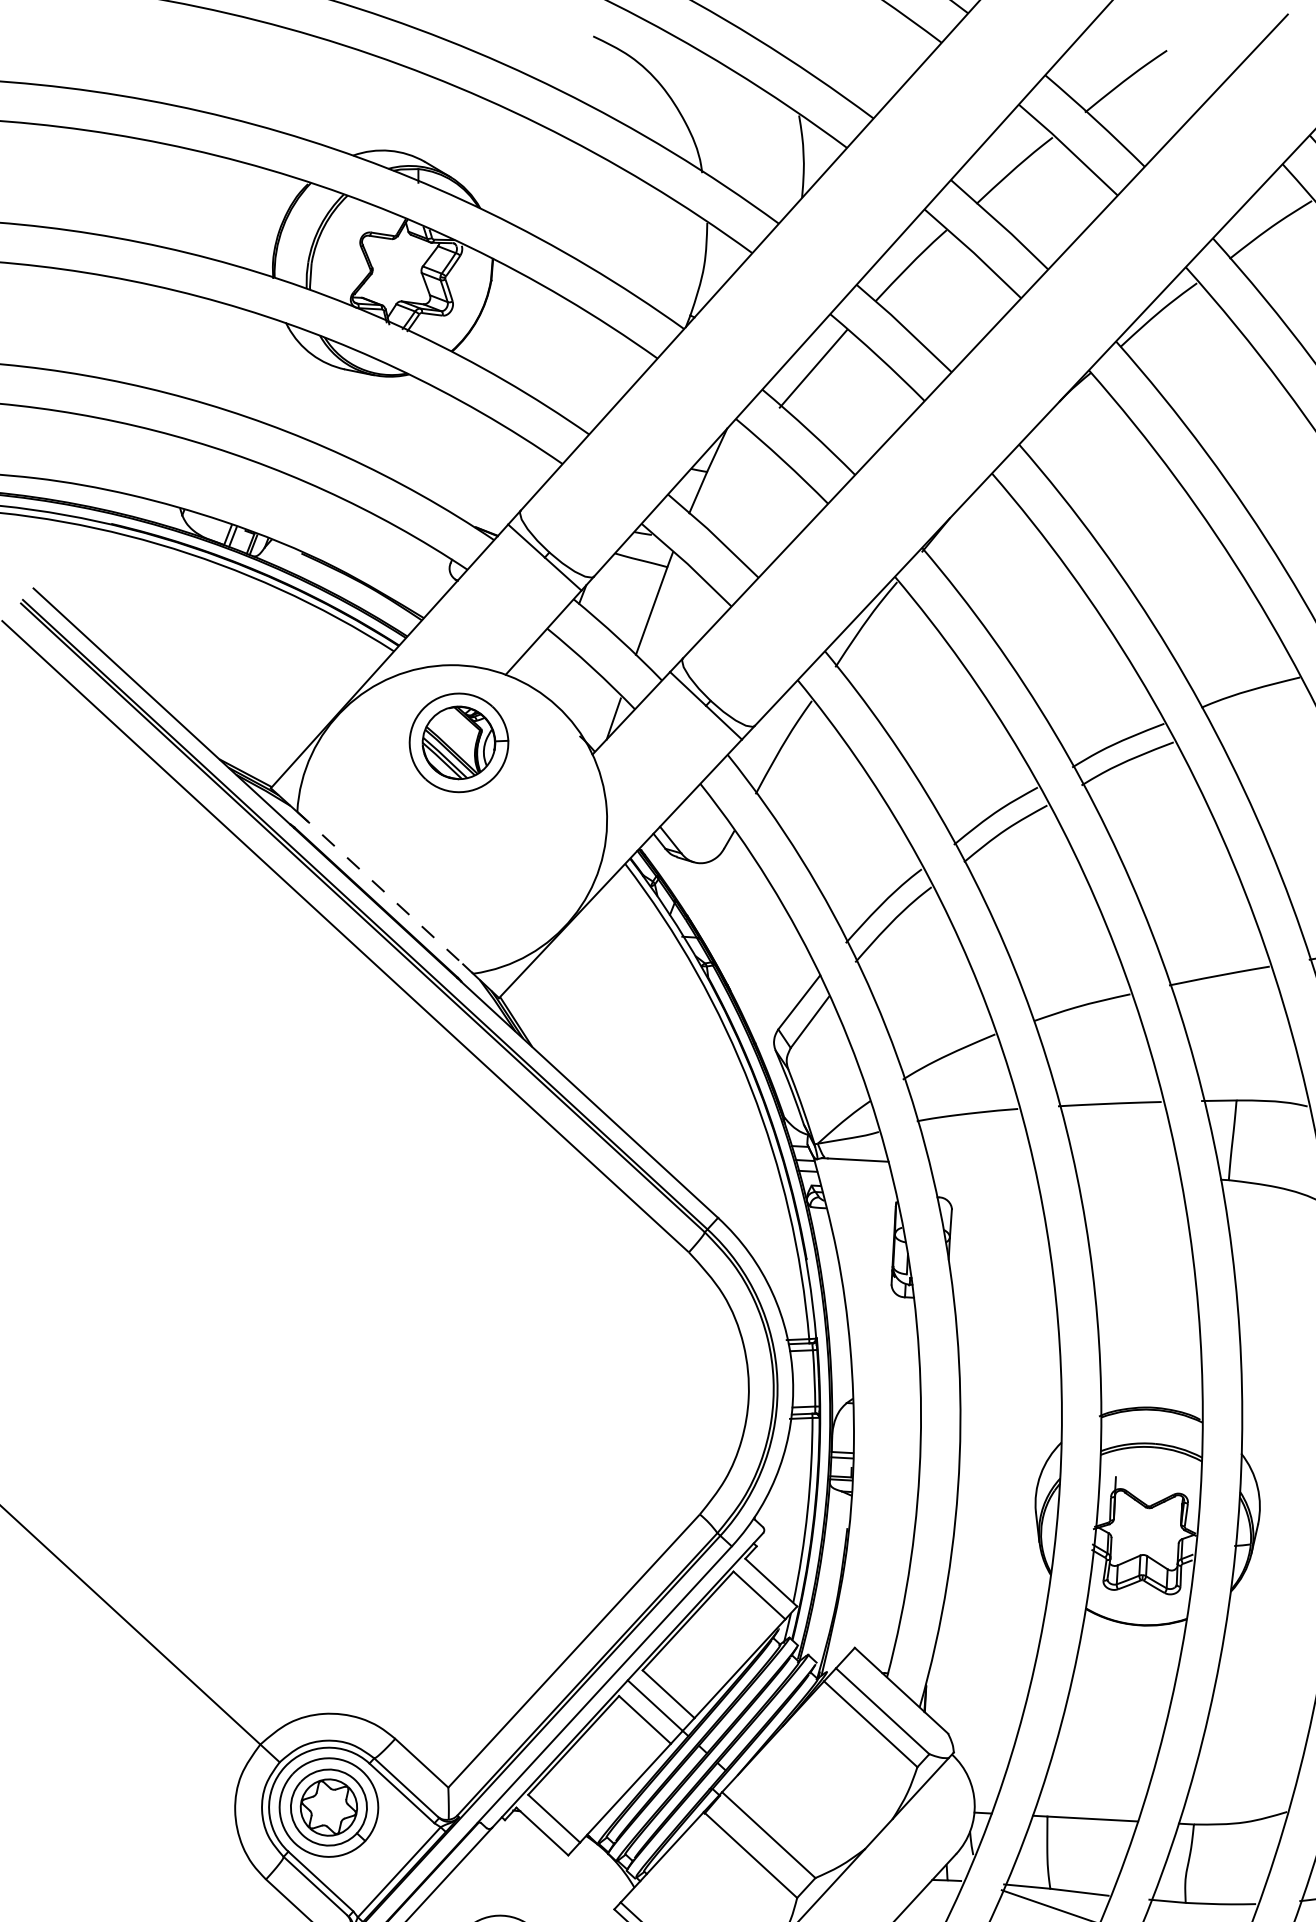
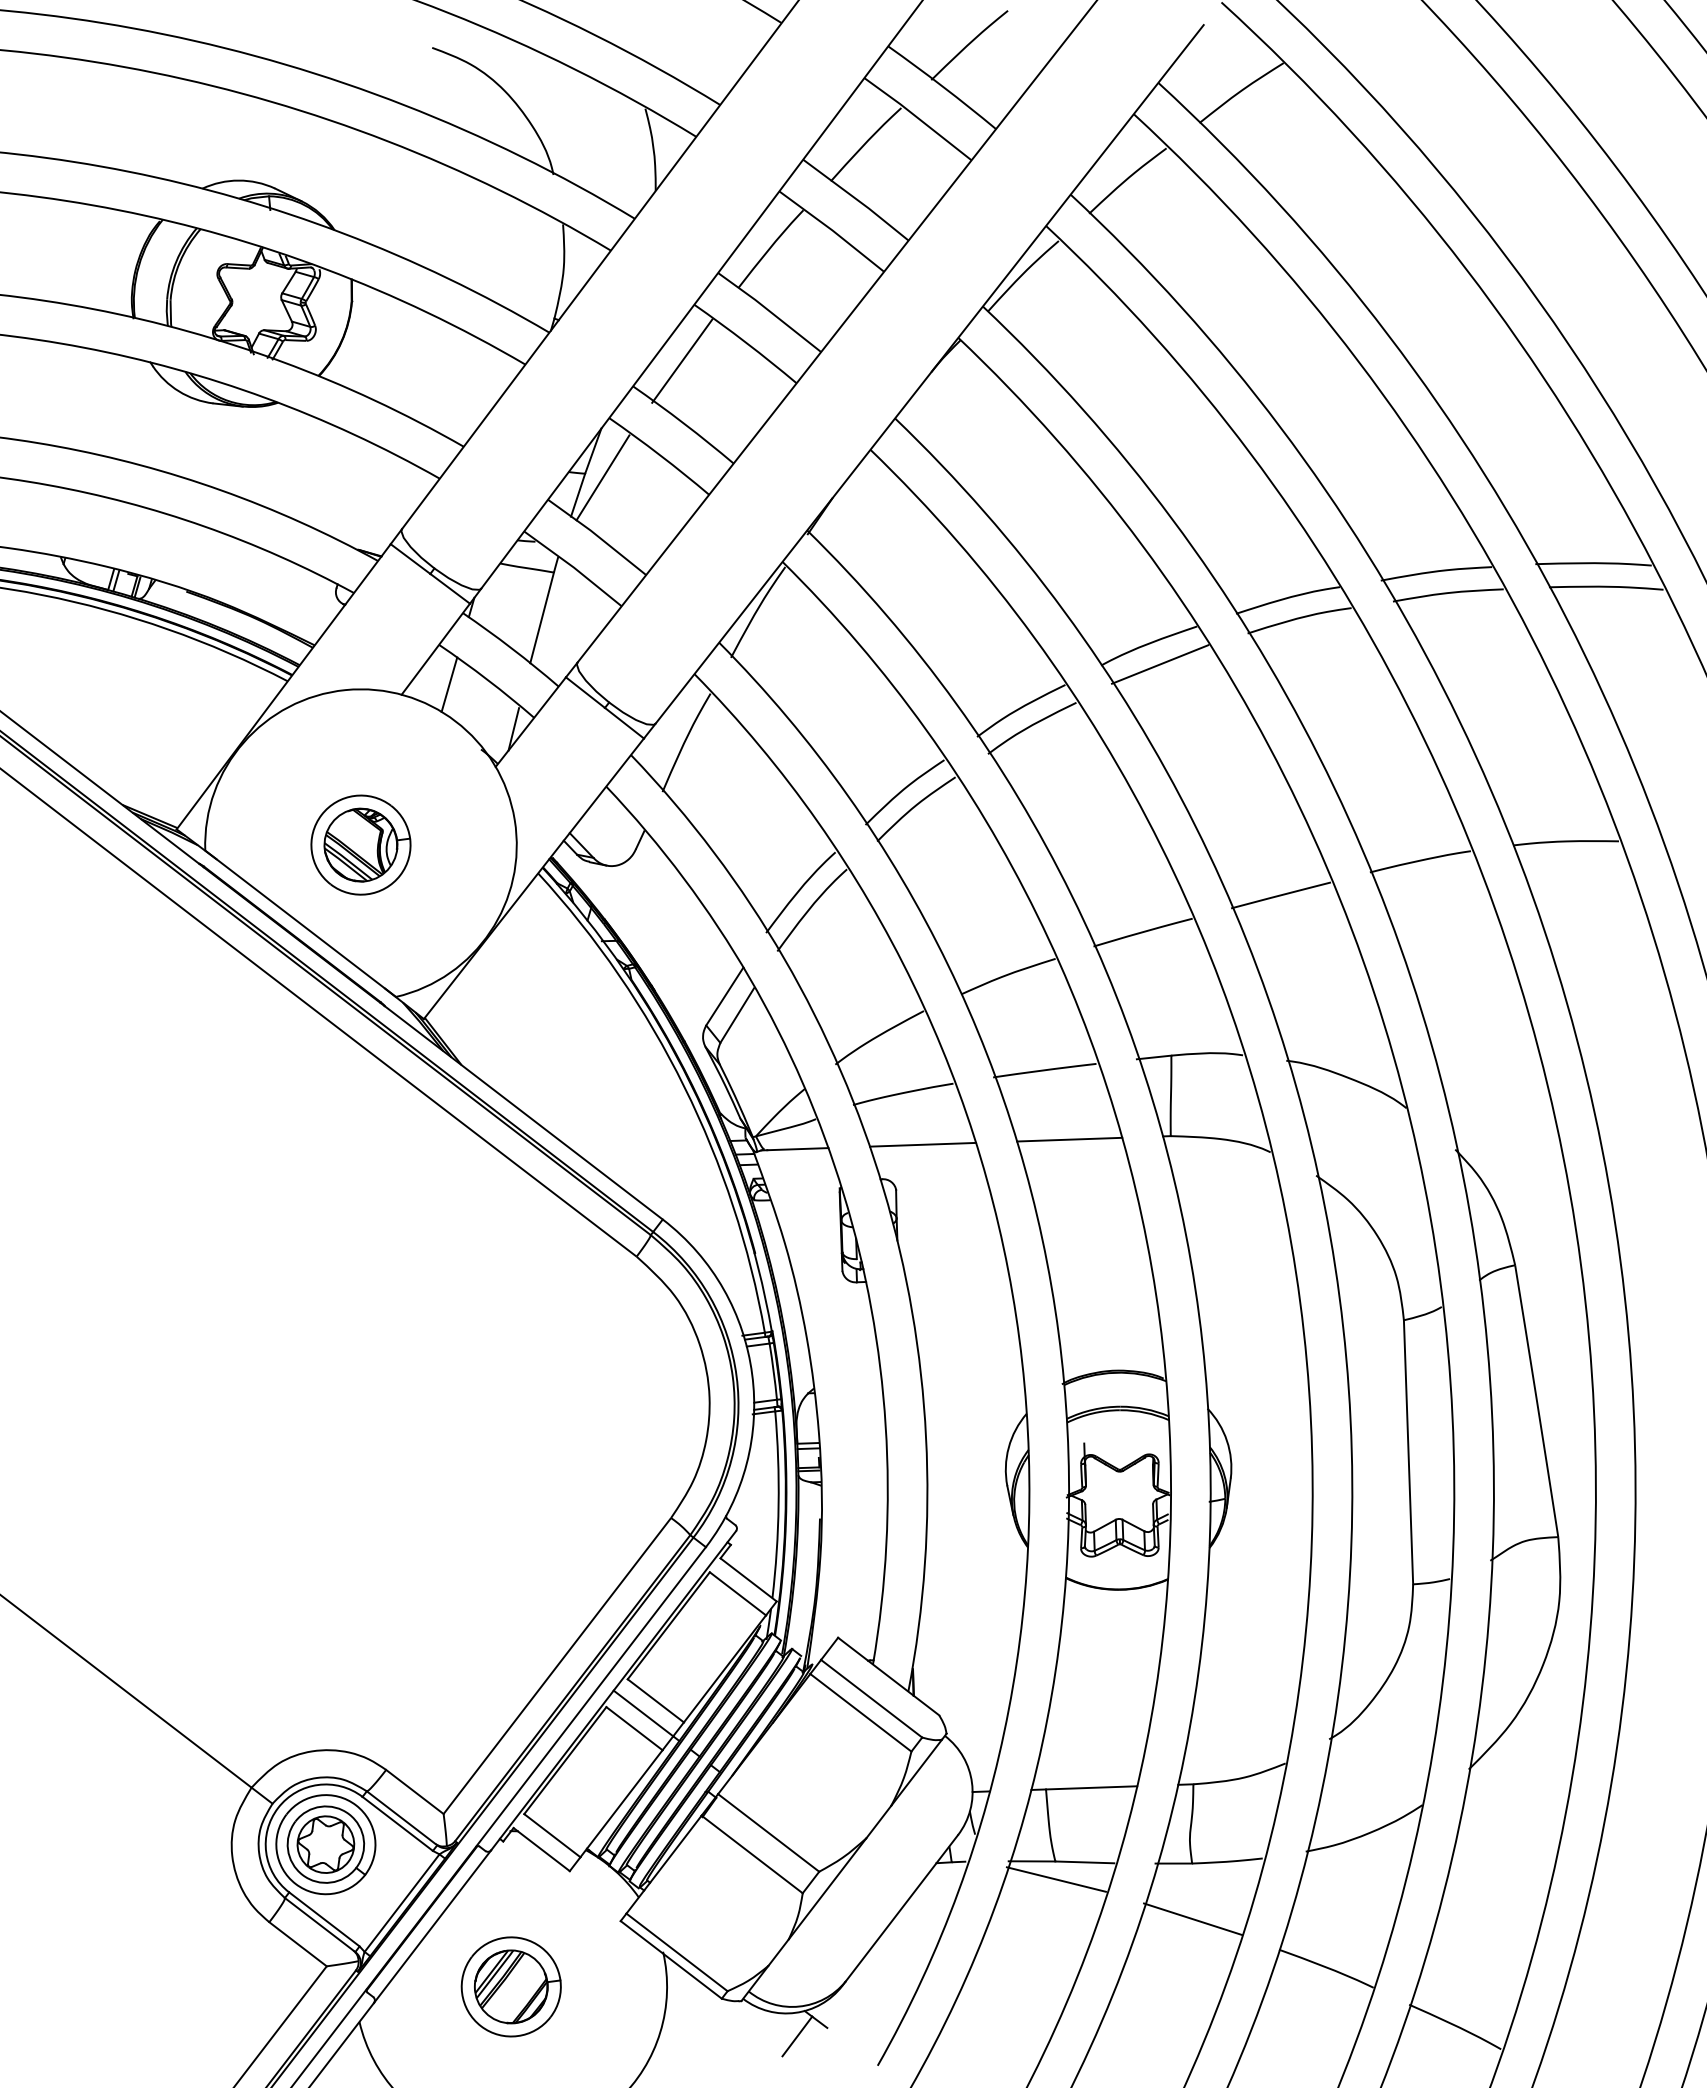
line: (723, 477) -> (602, 477), added
line: (554, 668) -> (449, 684), added
line: (1259, 711) -> (1159, 664), added
part: (458, 742) -> (360, 844), moved
line: (386, 893) -> (301, 924), dashed -> solid
line: (982, 1166) -> (922, 1144), added
line: (1128, 1174) -> (1069, 1139), added

